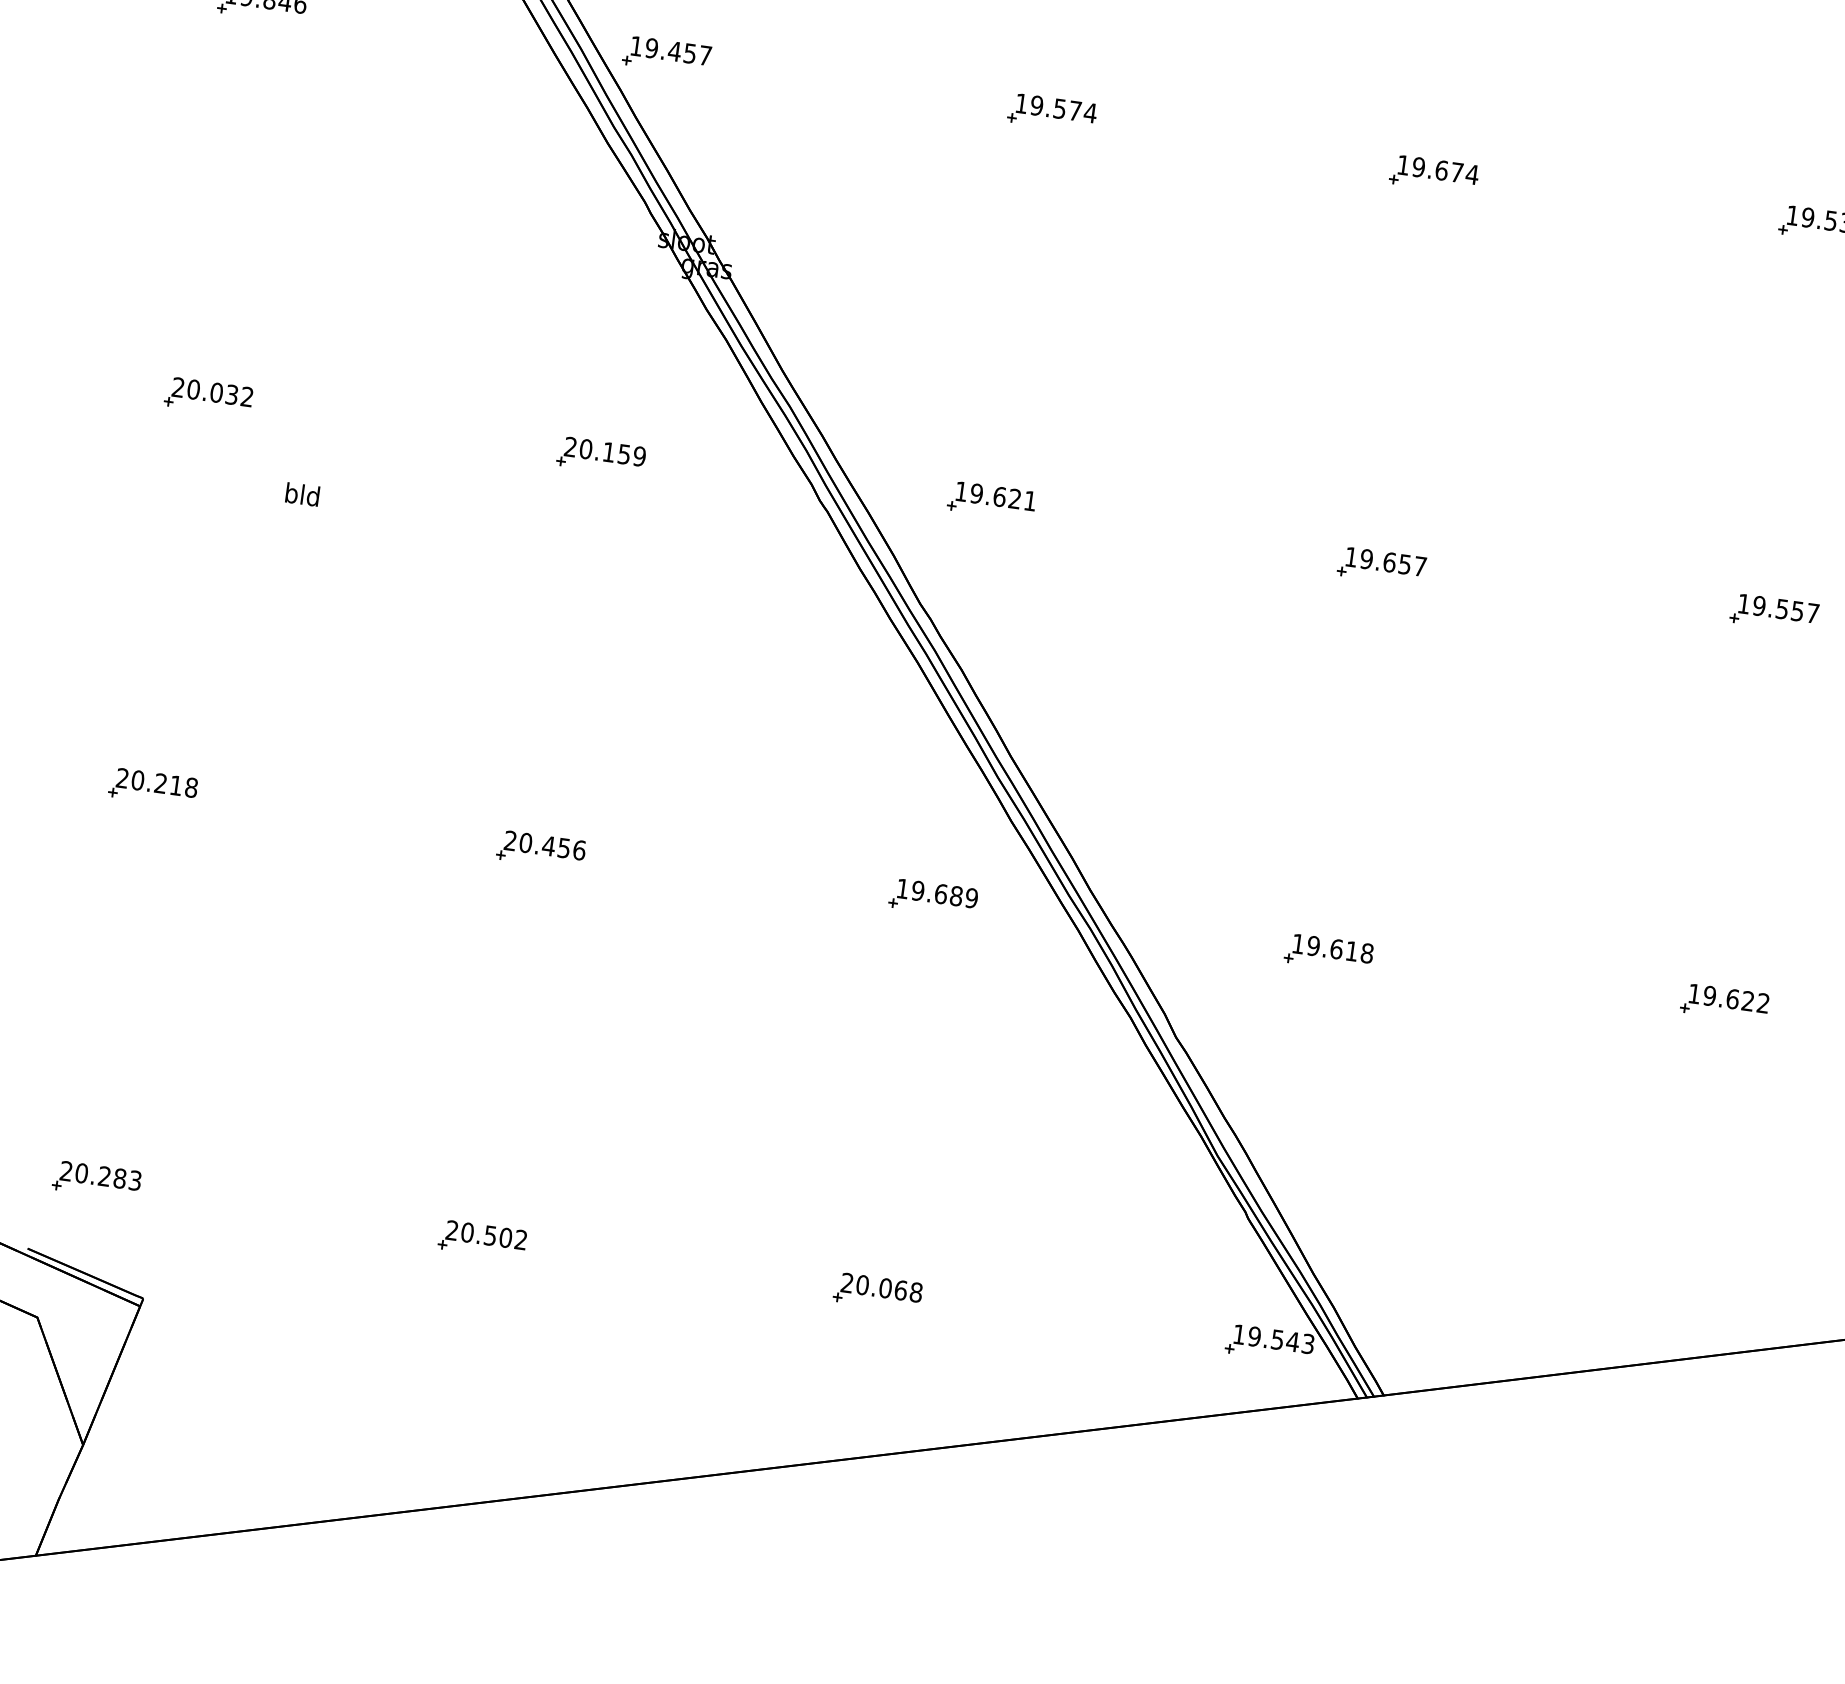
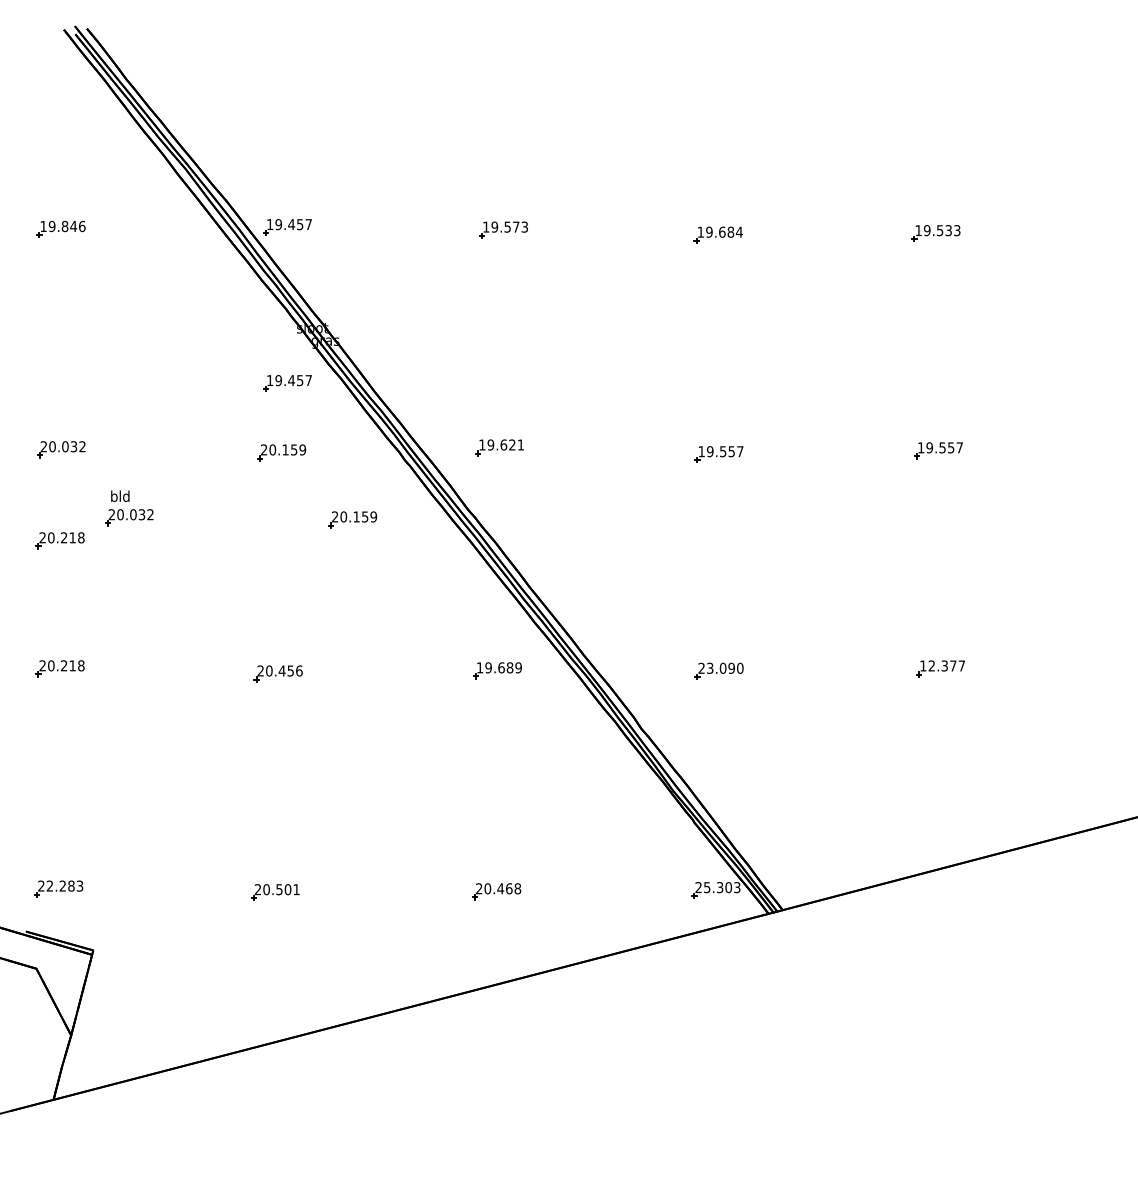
text: (1090, 111) -> (524, 226), 19.574 -> 19.573
text: (1456, 171) -> (730, 231), 19.674 -> 19.684
part: (628, 334) -> (287, 383), added
part: (313, 534) -> (129, 517), added
part: (183, 558) -> (59, 540), added
text: (1388, 561) -> (722, 451), 19.657 -> 19.557
part: (711, 592) -> (352, 519), added
text: (1332, 947) -> (720, 667), 19.618 -> 23.090
text: (1736, 998) -> (946, 665), 19.622 -> 12.377
text: (81, 1172) -> (49, 885), 20.283 -> 22.283
text: (520, 1239) -> (296, 889), 20.502 -> 20.501
text: (885, 1287) -> (500, 888), 20.068 -> 20.468
text: (1265, 1338) -> (713, 887), 19.543 -> 25.303

